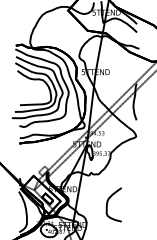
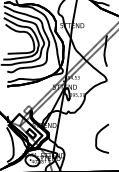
curve: (108, 203) -> (97, 137), moved

